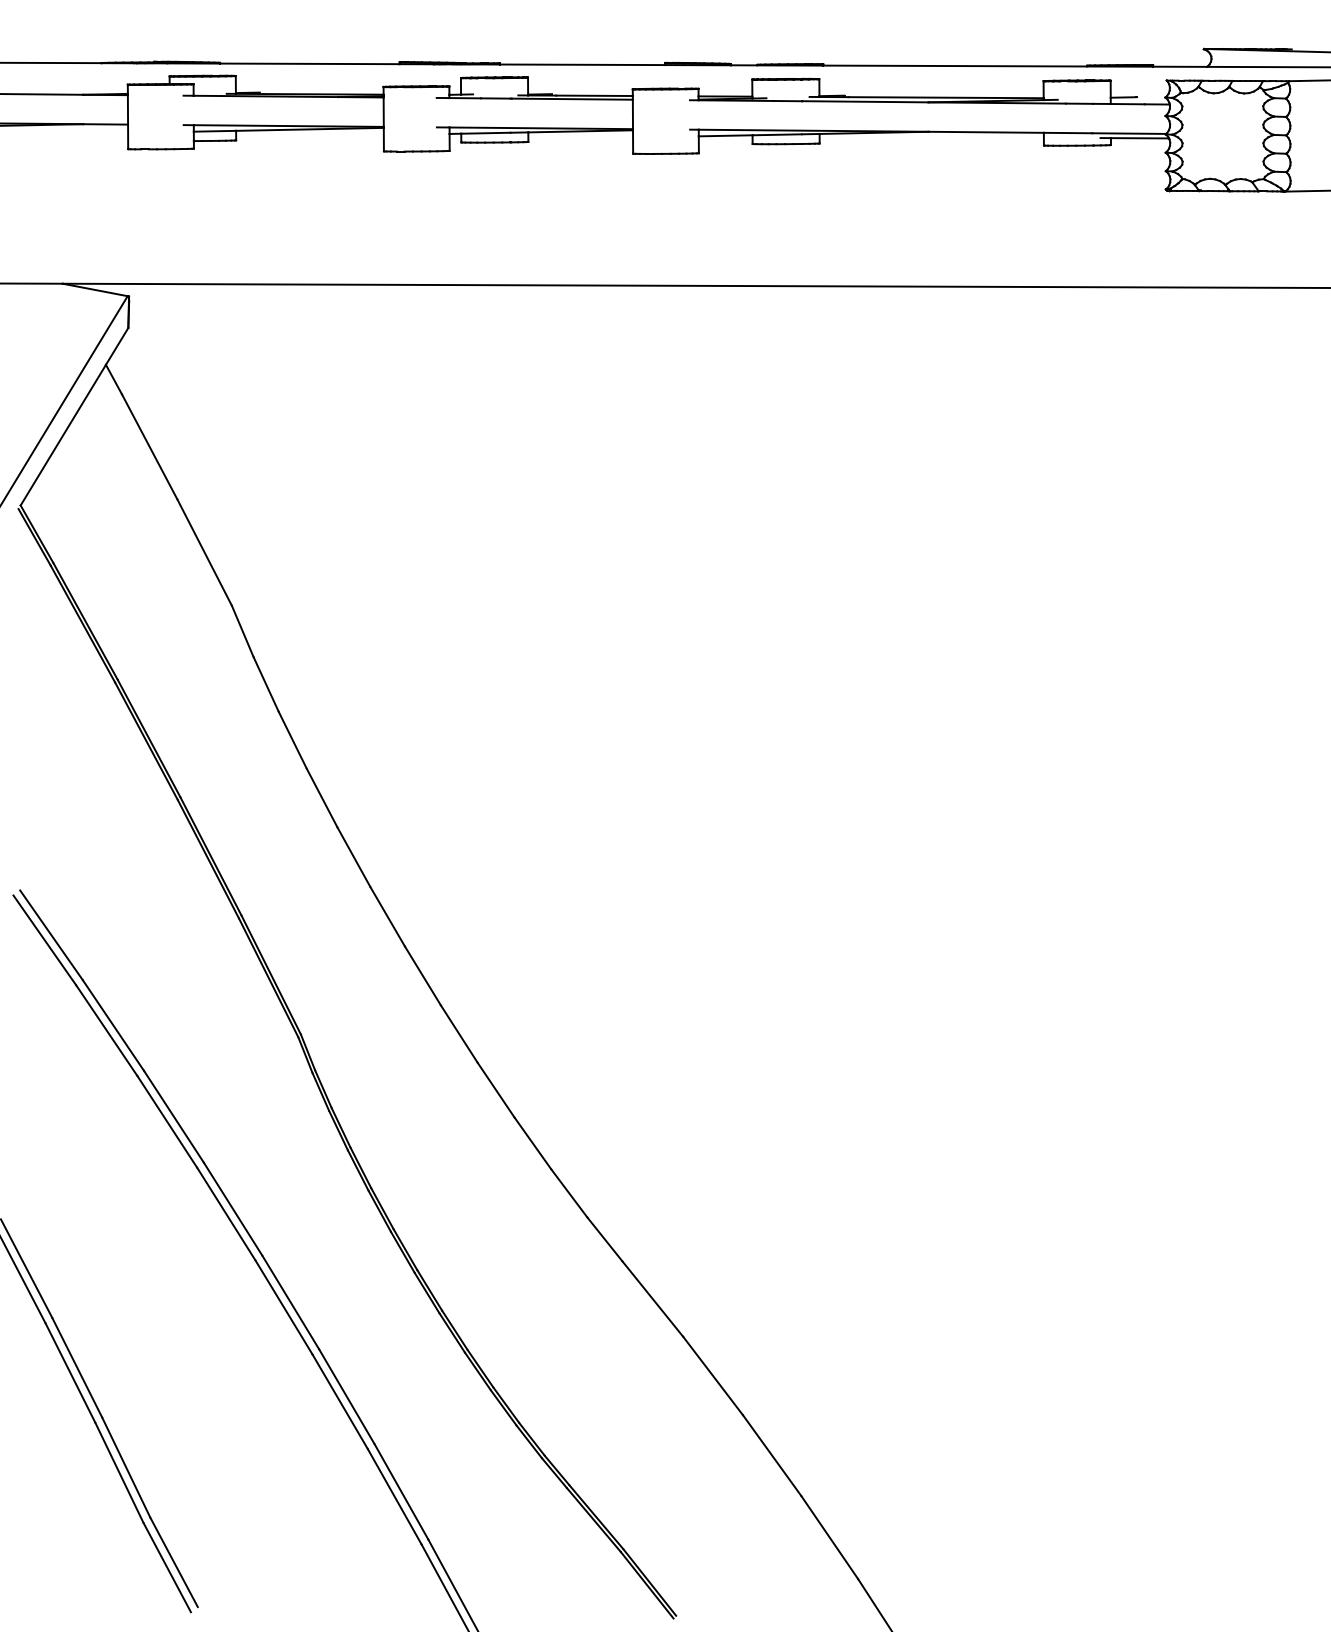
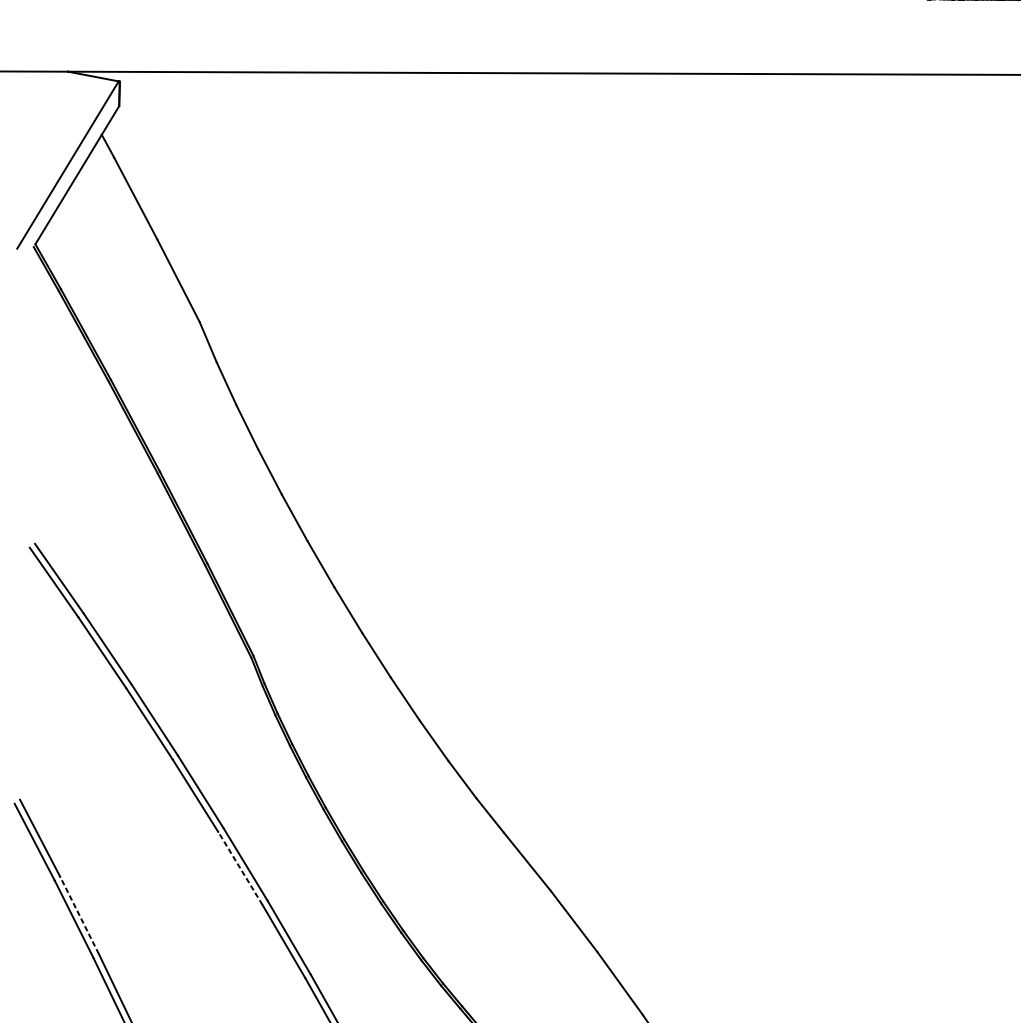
line: (284, 1307) -> (240, 868), solid -> dashed
line: (77, 1367) -> (79, 915), solid -> dashed

